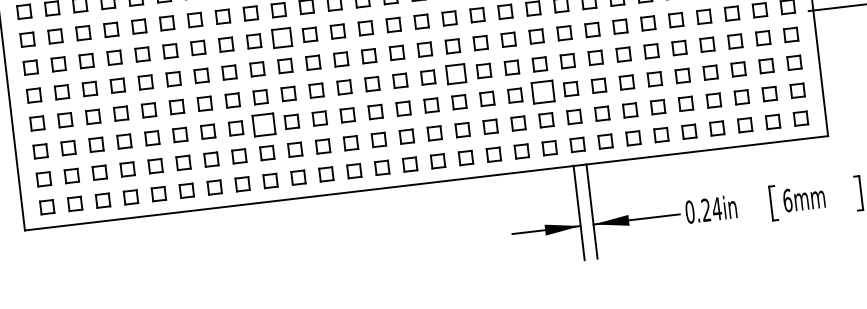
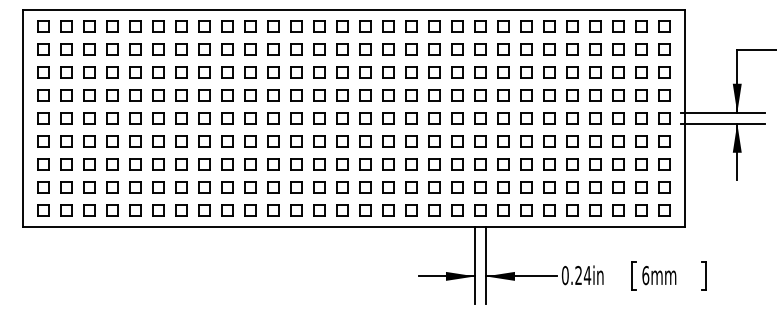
part: (282, 38) -> (250, 95), size x0.71
part: (456, 74) -> (388, 141), size x0.71
part: (543, 92) -> (457, 164), size x0.62
part: (263, 125) -> (227, 164), size x0.62

